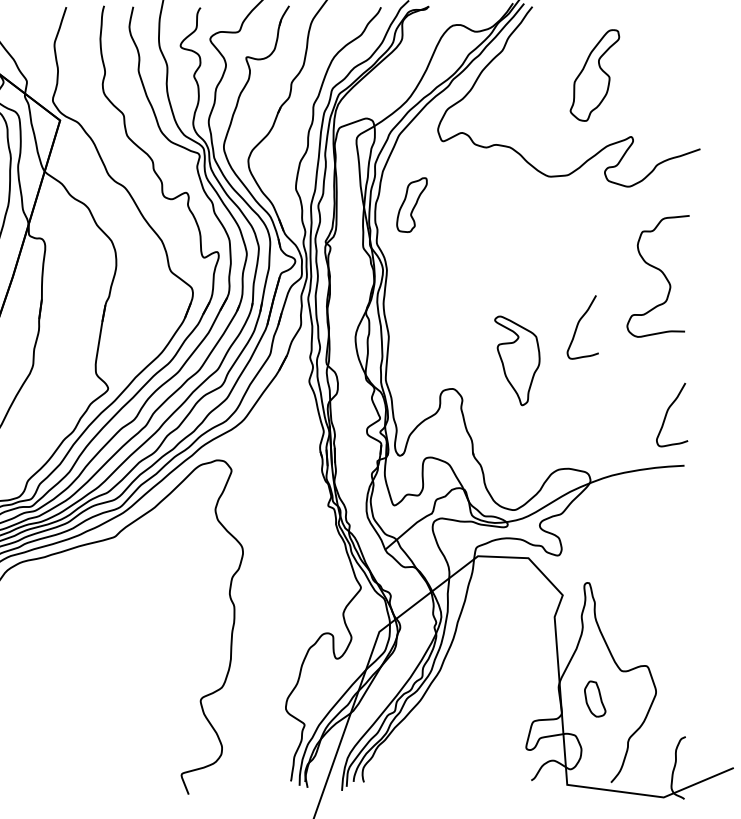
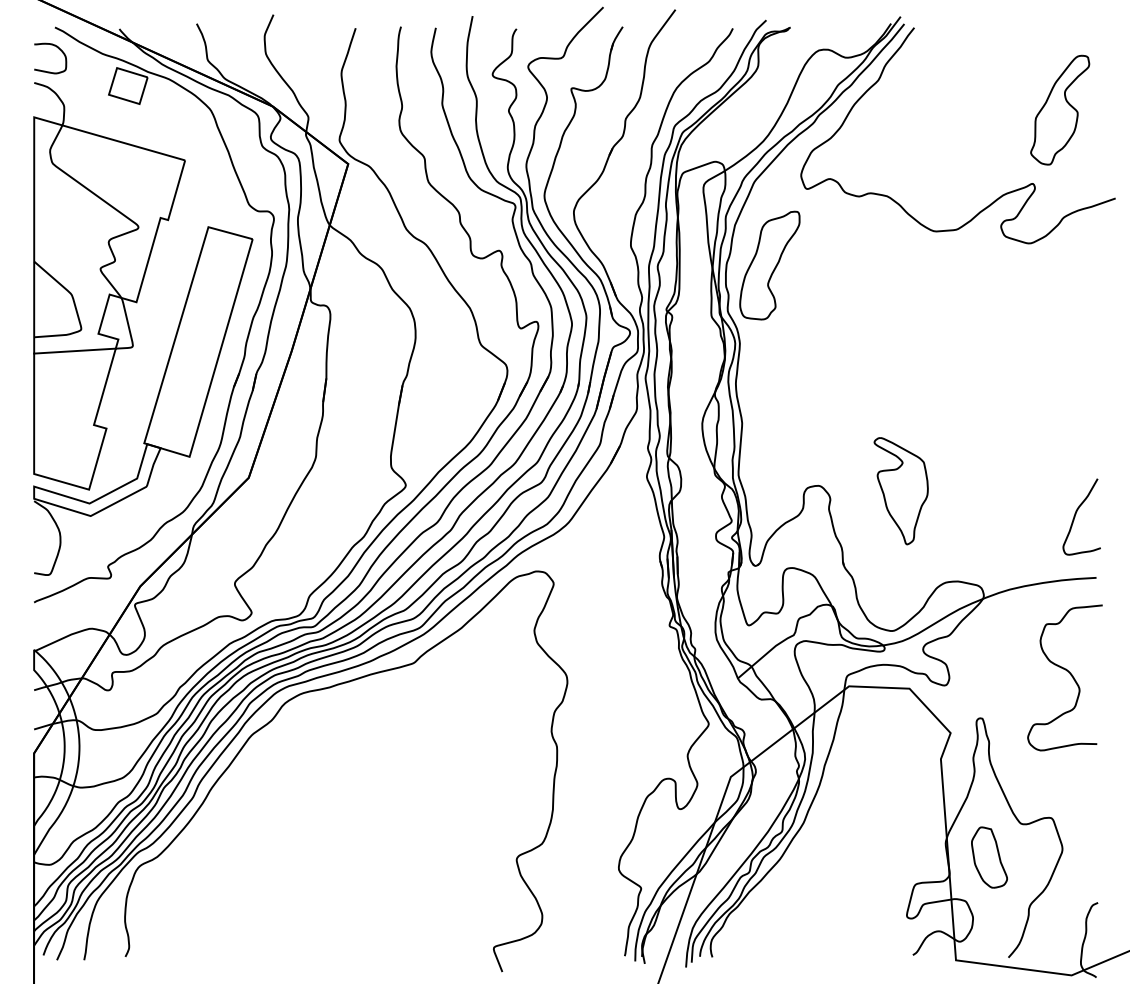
part: (595, 74) -> (1060, 109), moved
part: (411, 205) -> (769, 265), size x1.67
curve: (659, 271) -> (1066, 671), moved
curve: (578, 325) -> (969, 409), removed
part: (516, 361) -> (900, 491), moved
part: (595, 699) -> (989, 857), size x1.43

